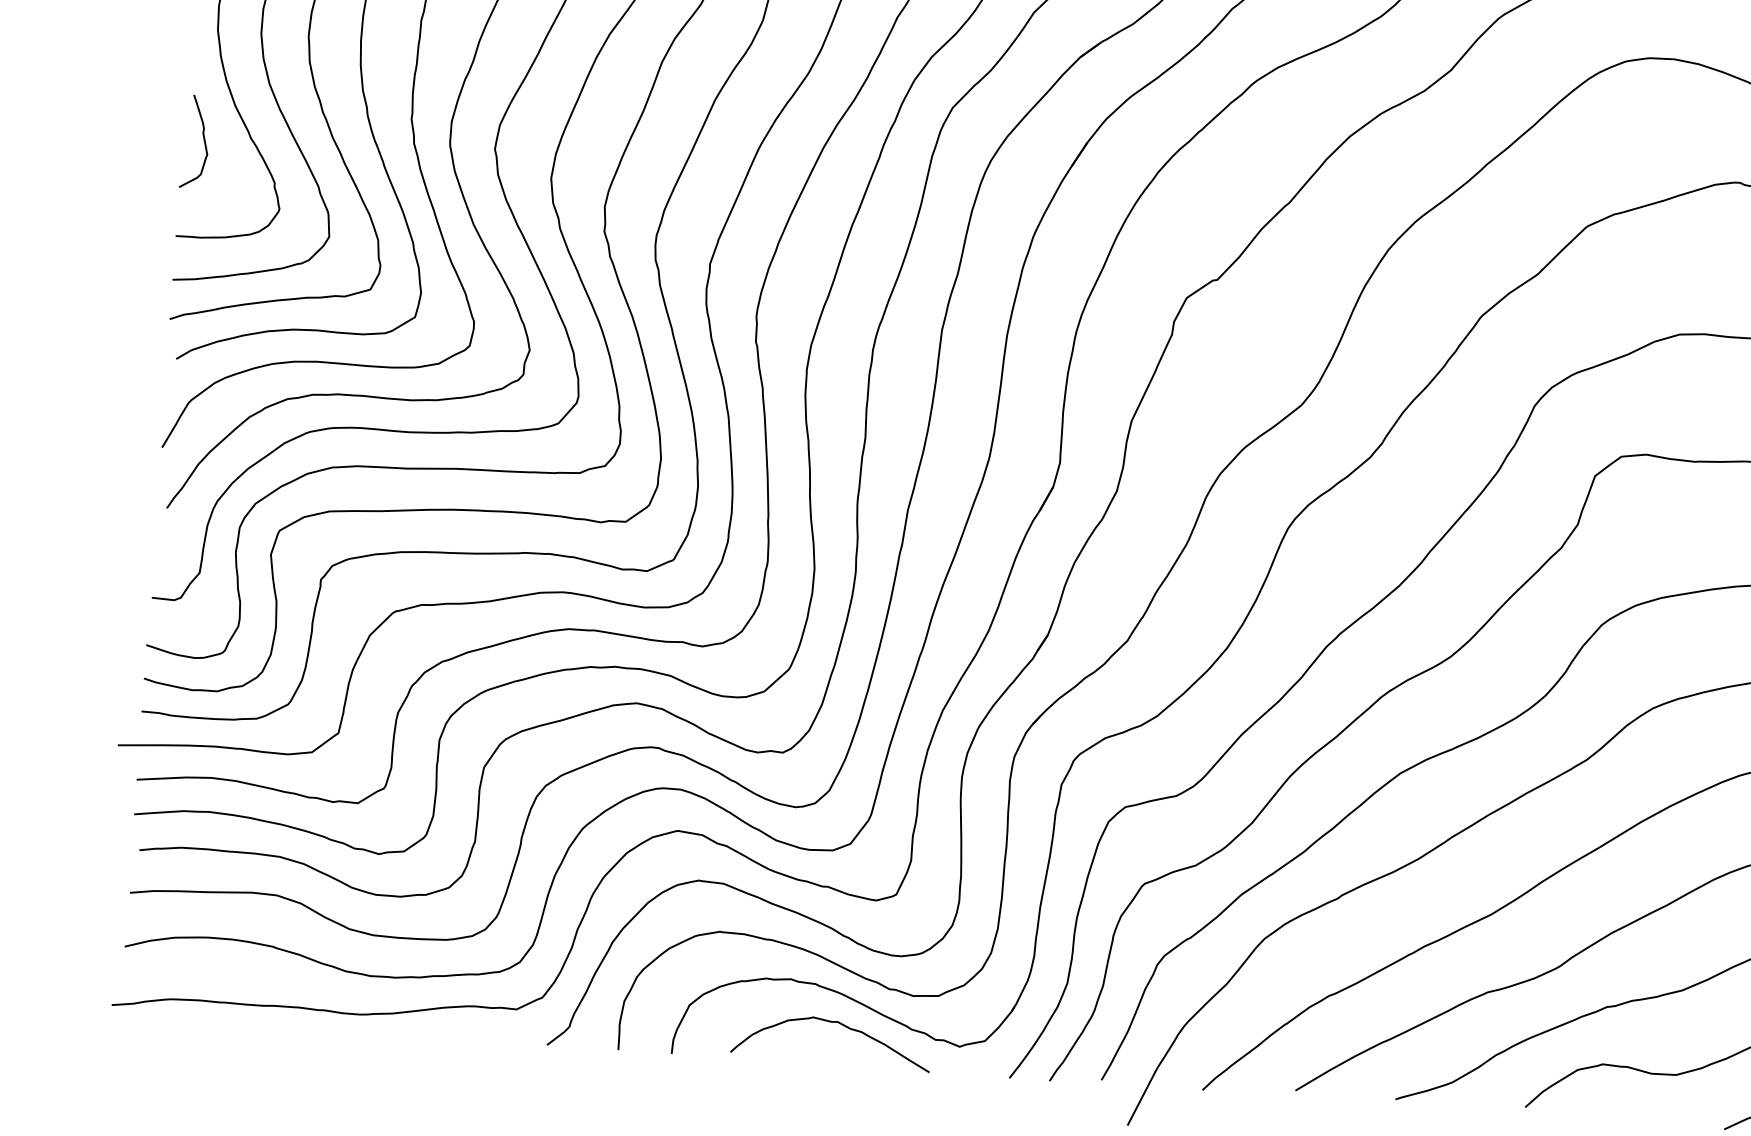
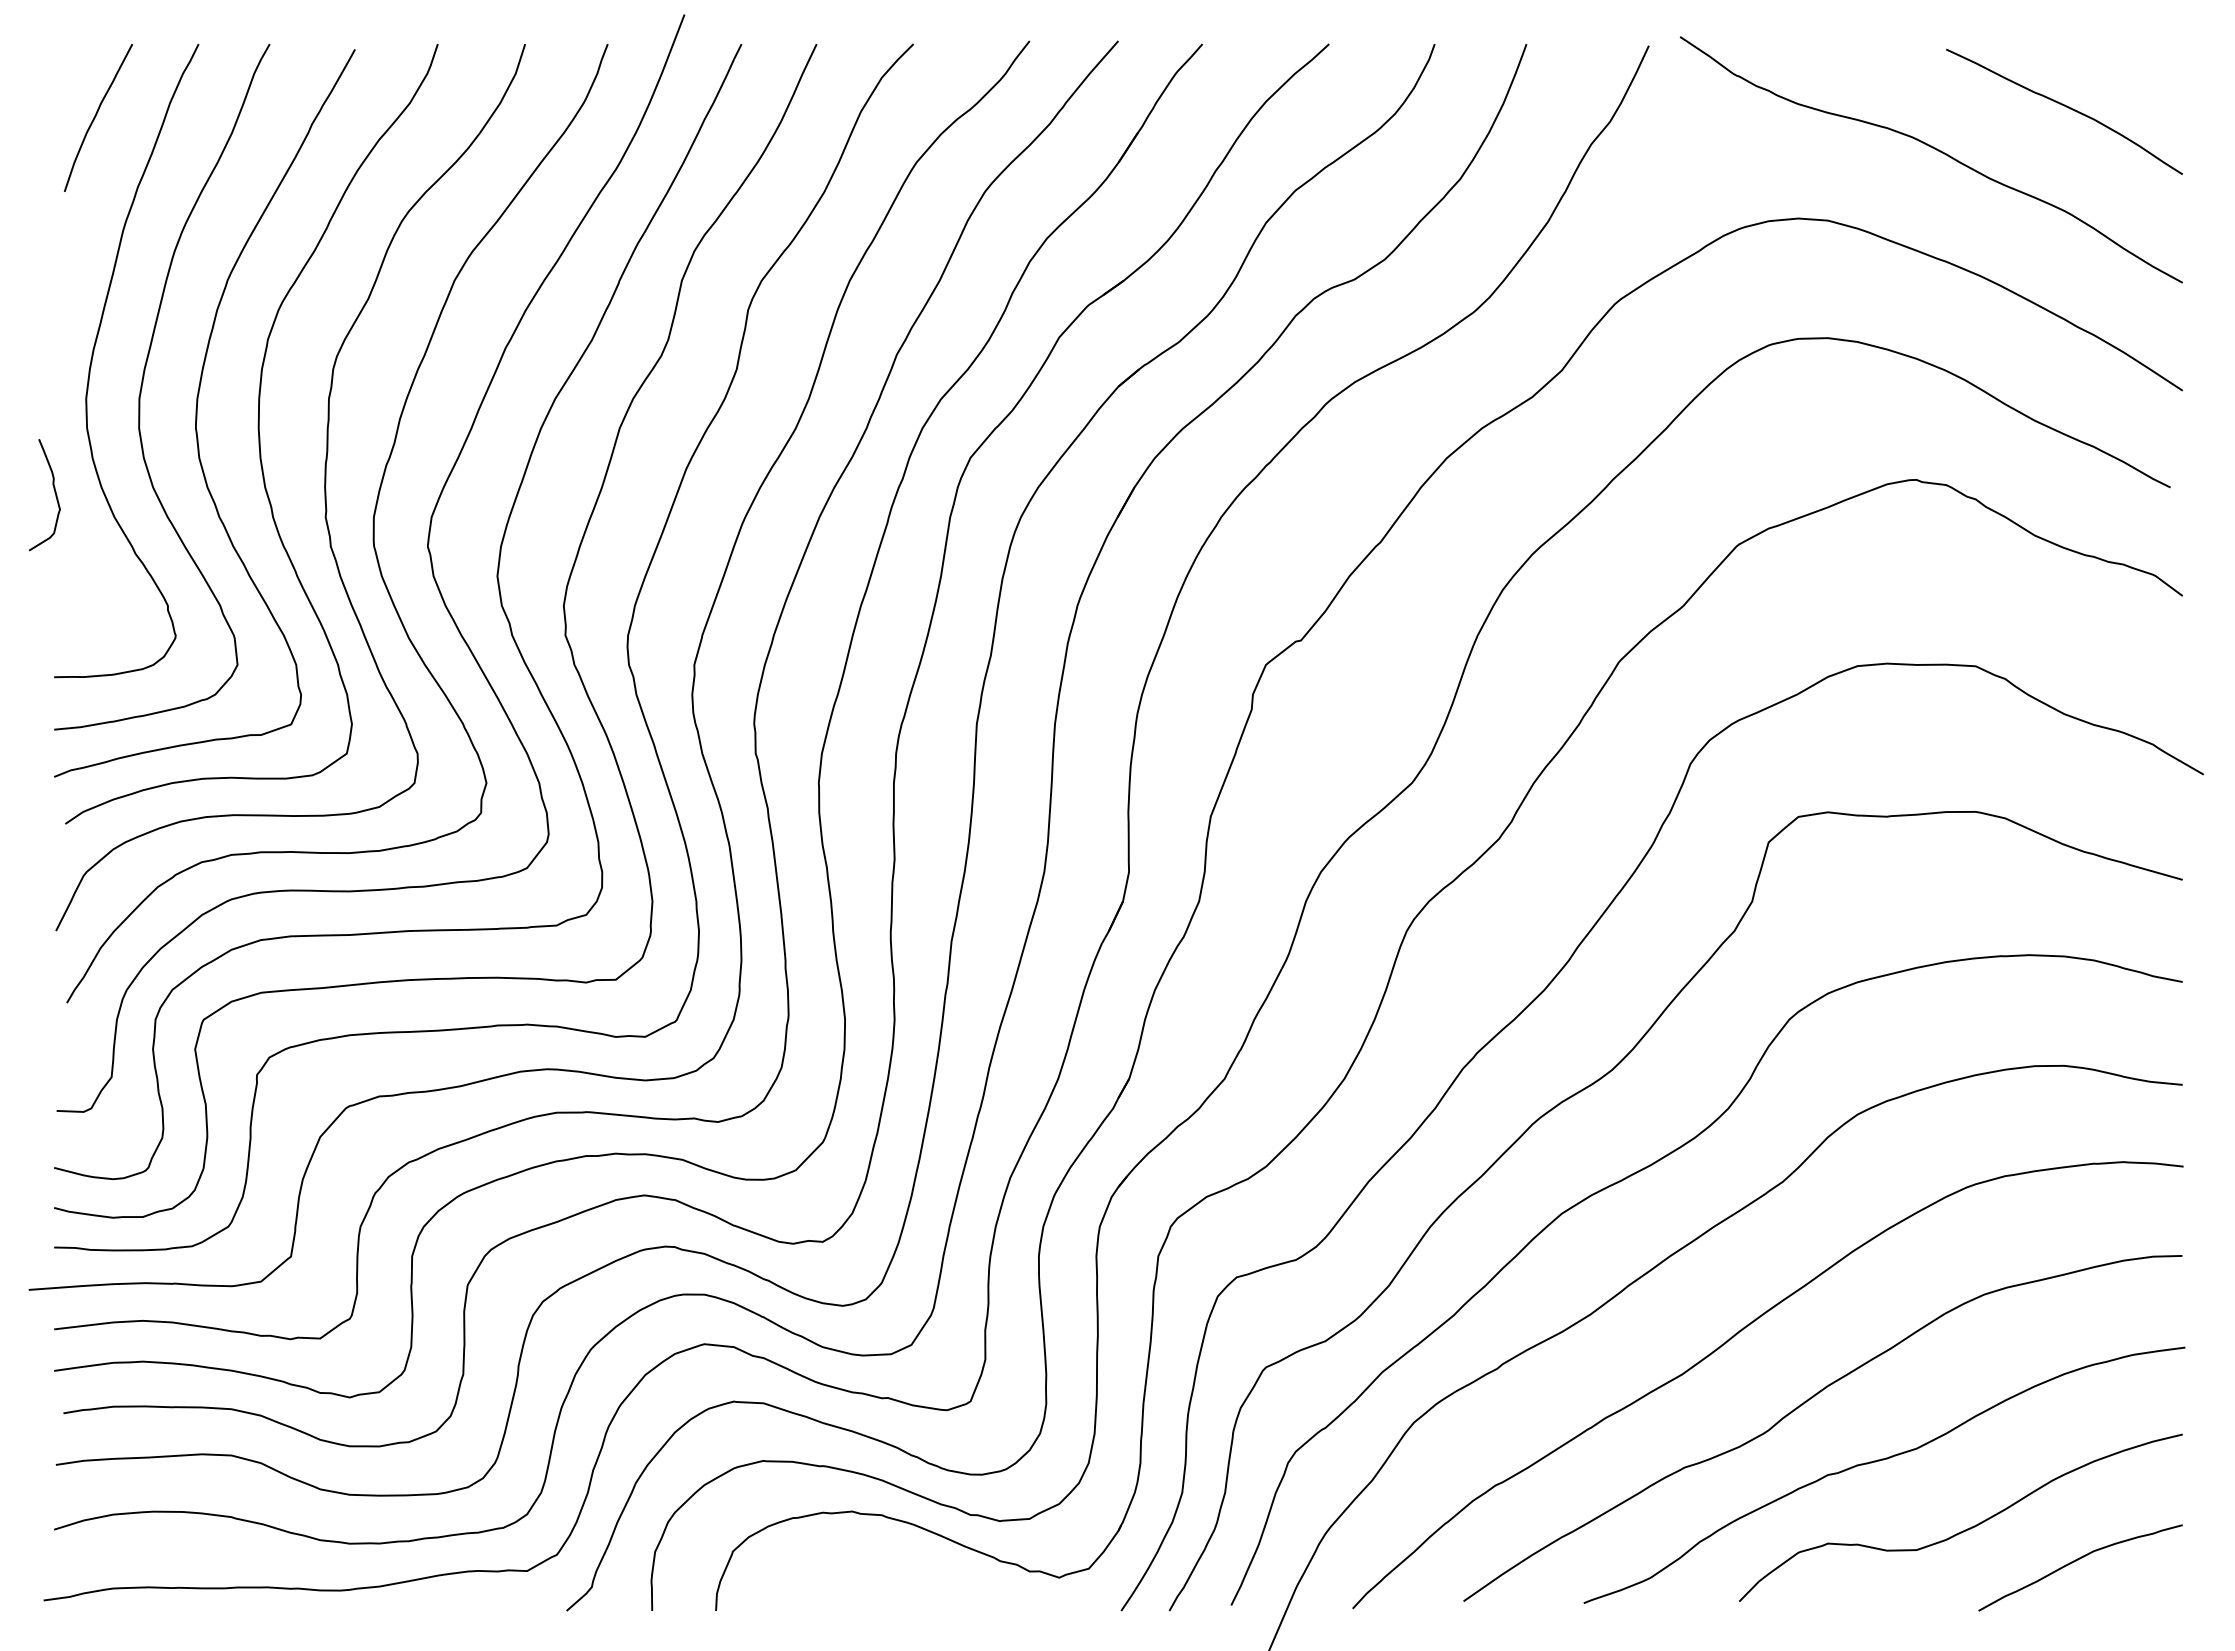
curve: (203, 141) -> (54, 493), moved
curve: (832, 1022) -> (905, 1559), removed

